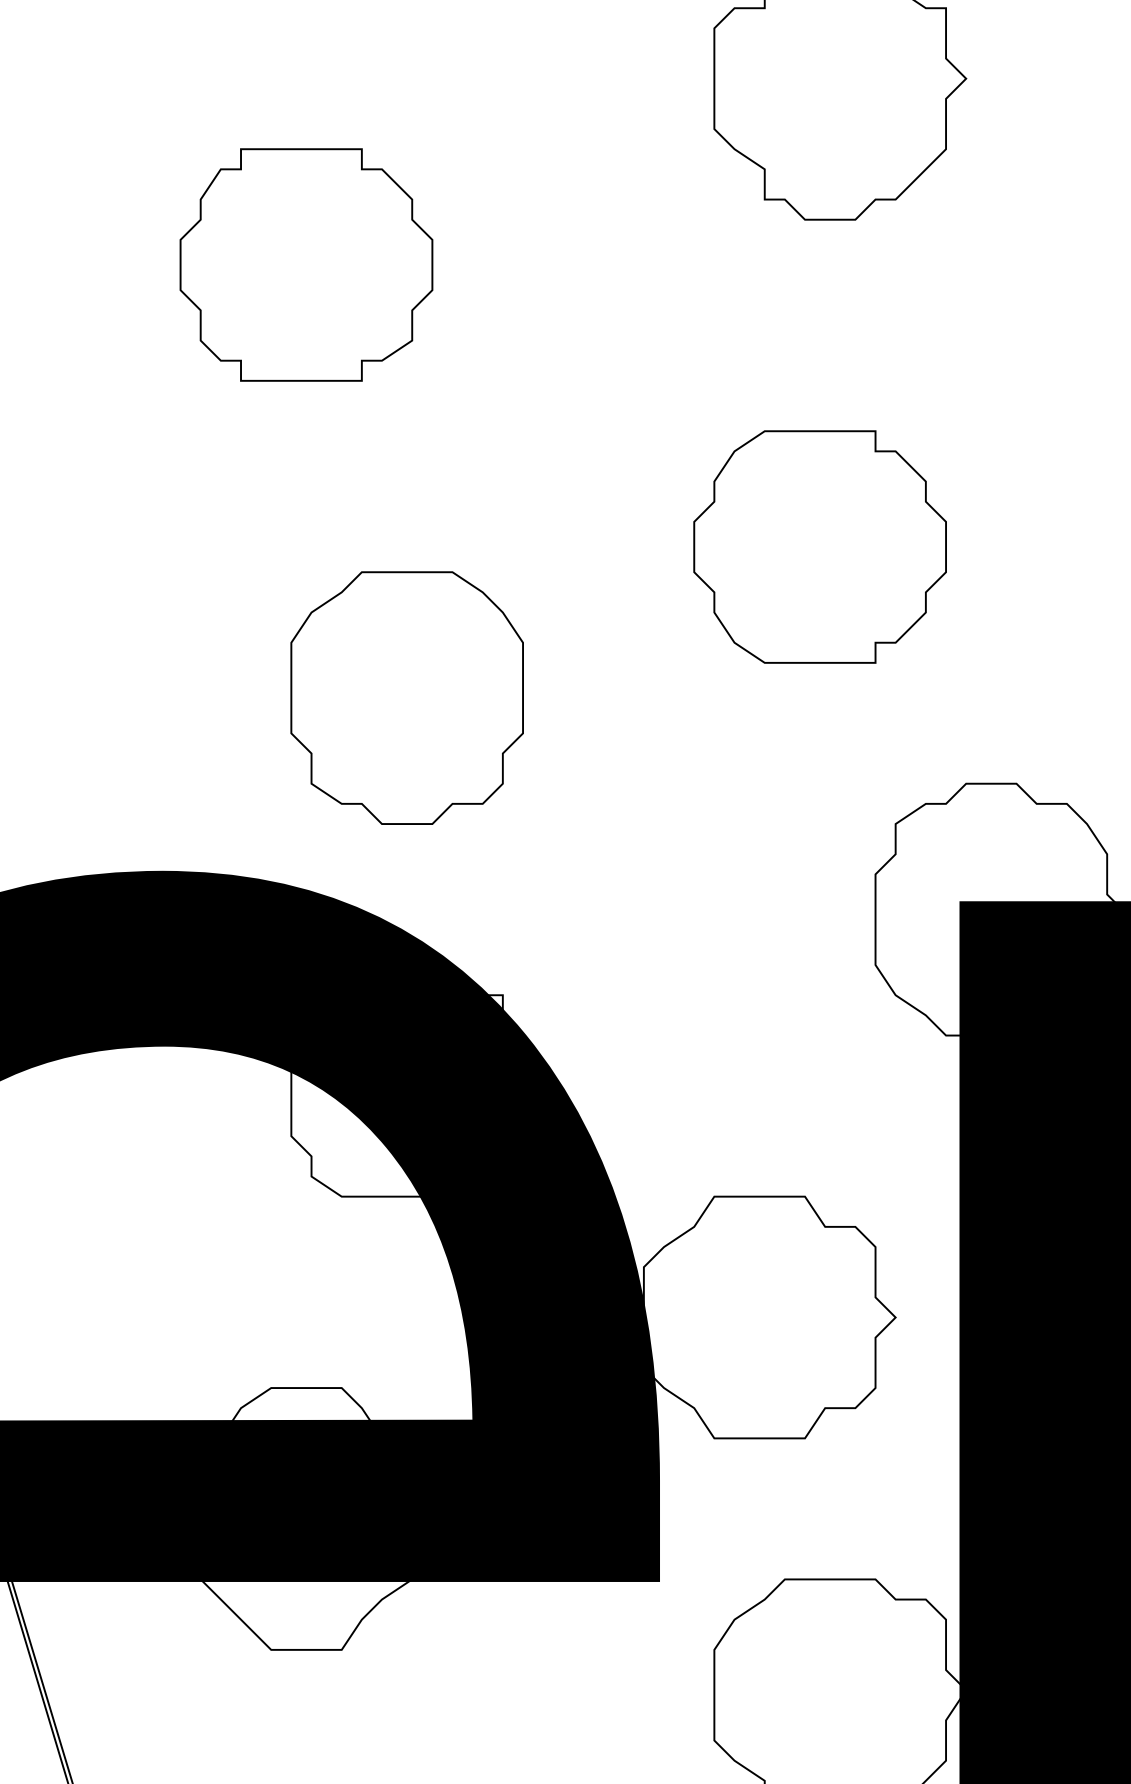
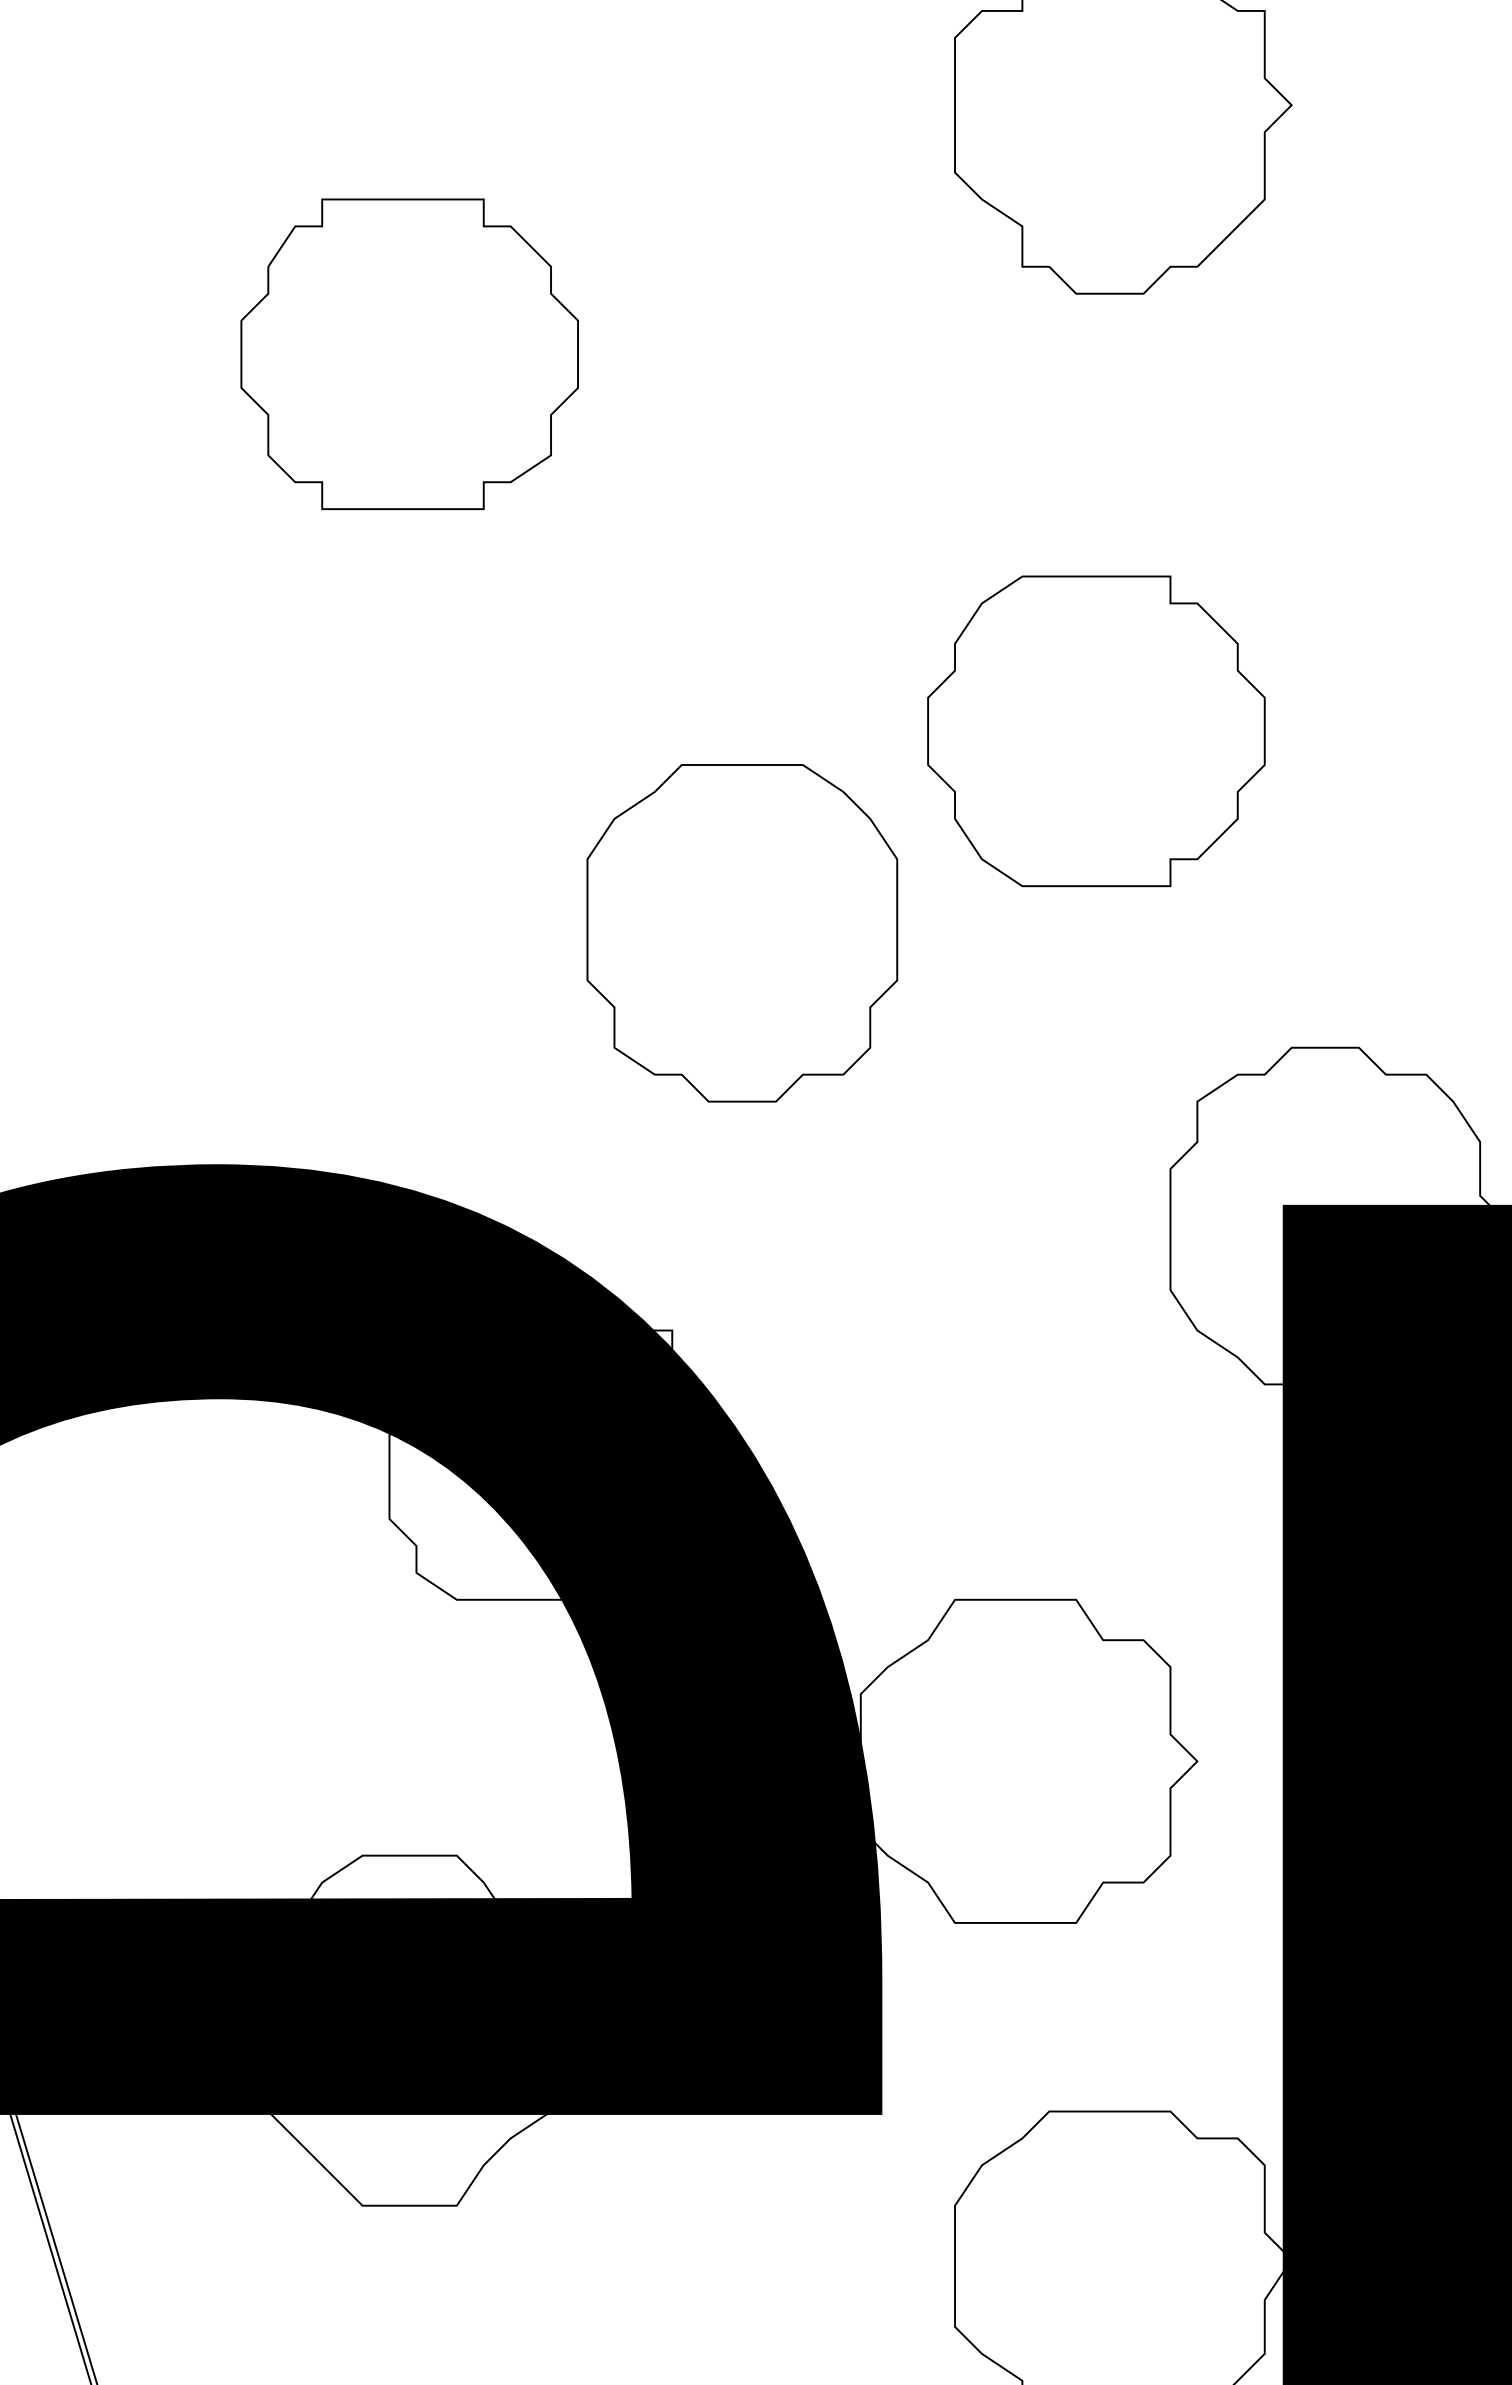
part: (407, 698) -> (742, 933), moved

